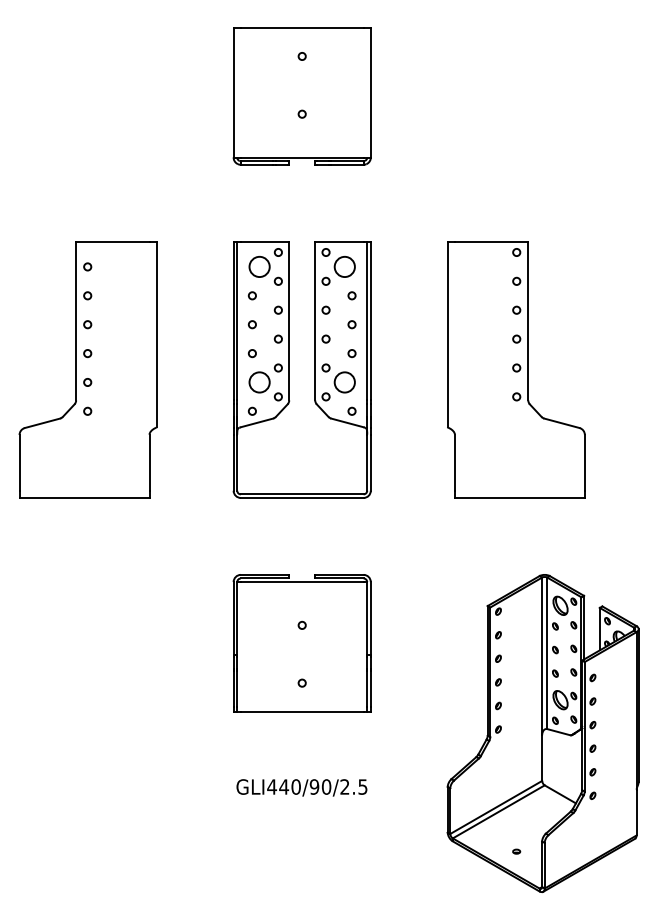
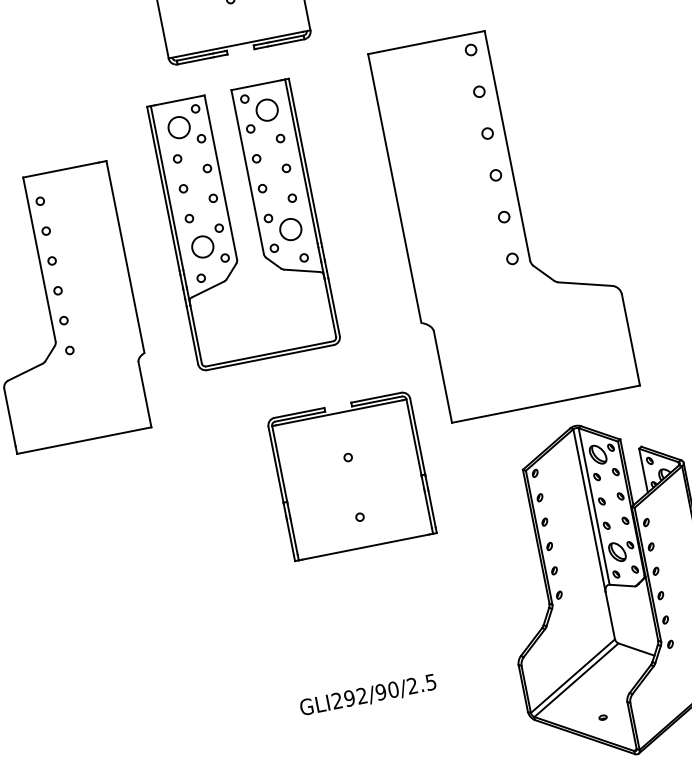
part: (289, 369) -> (231, 227), moved
part: (516, 369) -> (504, 219), size x1.4
part: (301, 643) -> (351, 476), moved
text: (283, 786) -> (348, 698), GLI440/90/2.5 -> GLI292/90/2.5

